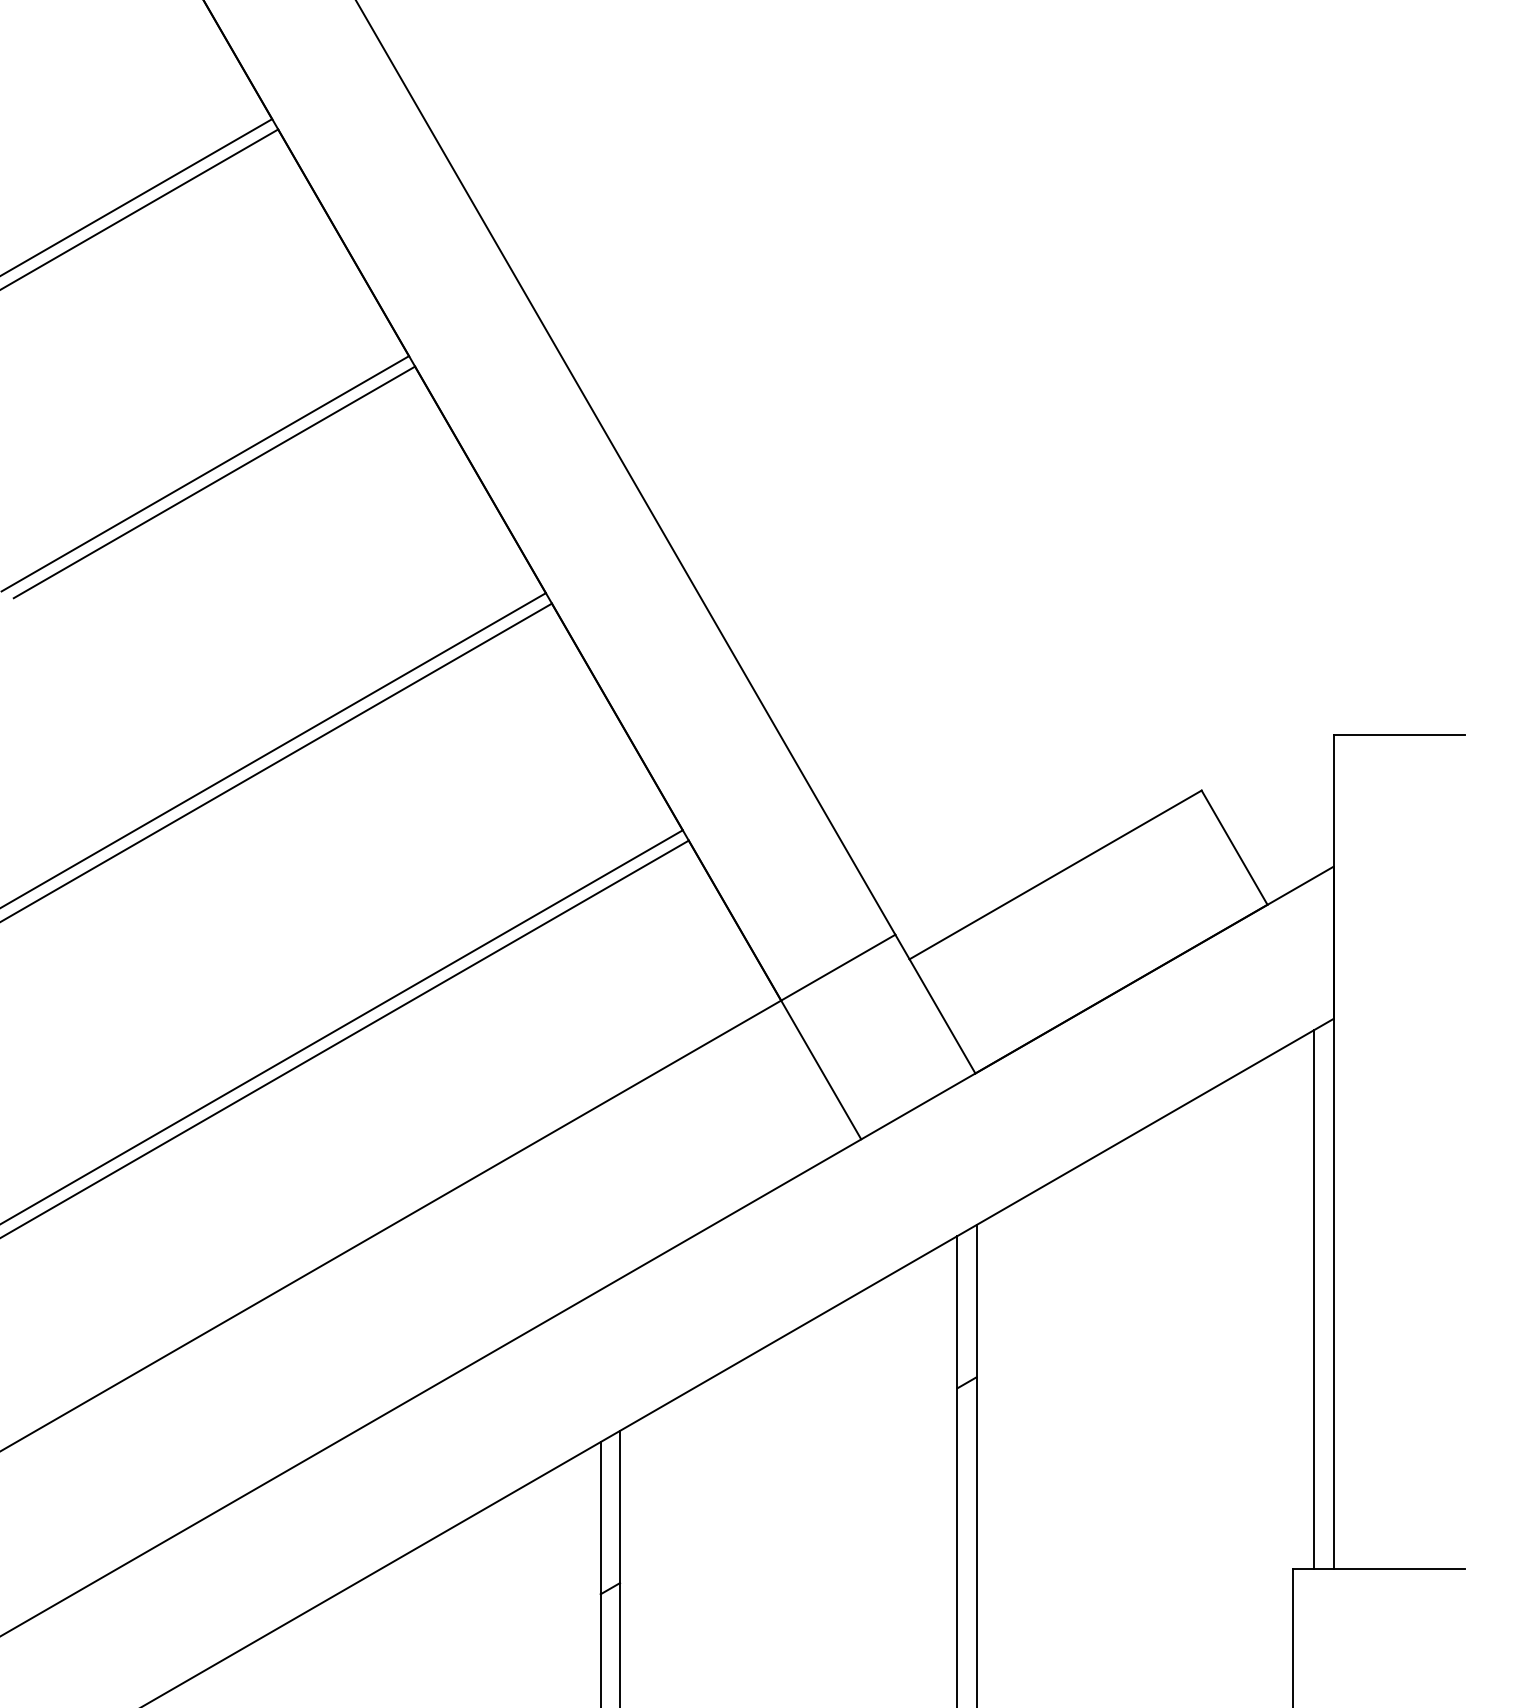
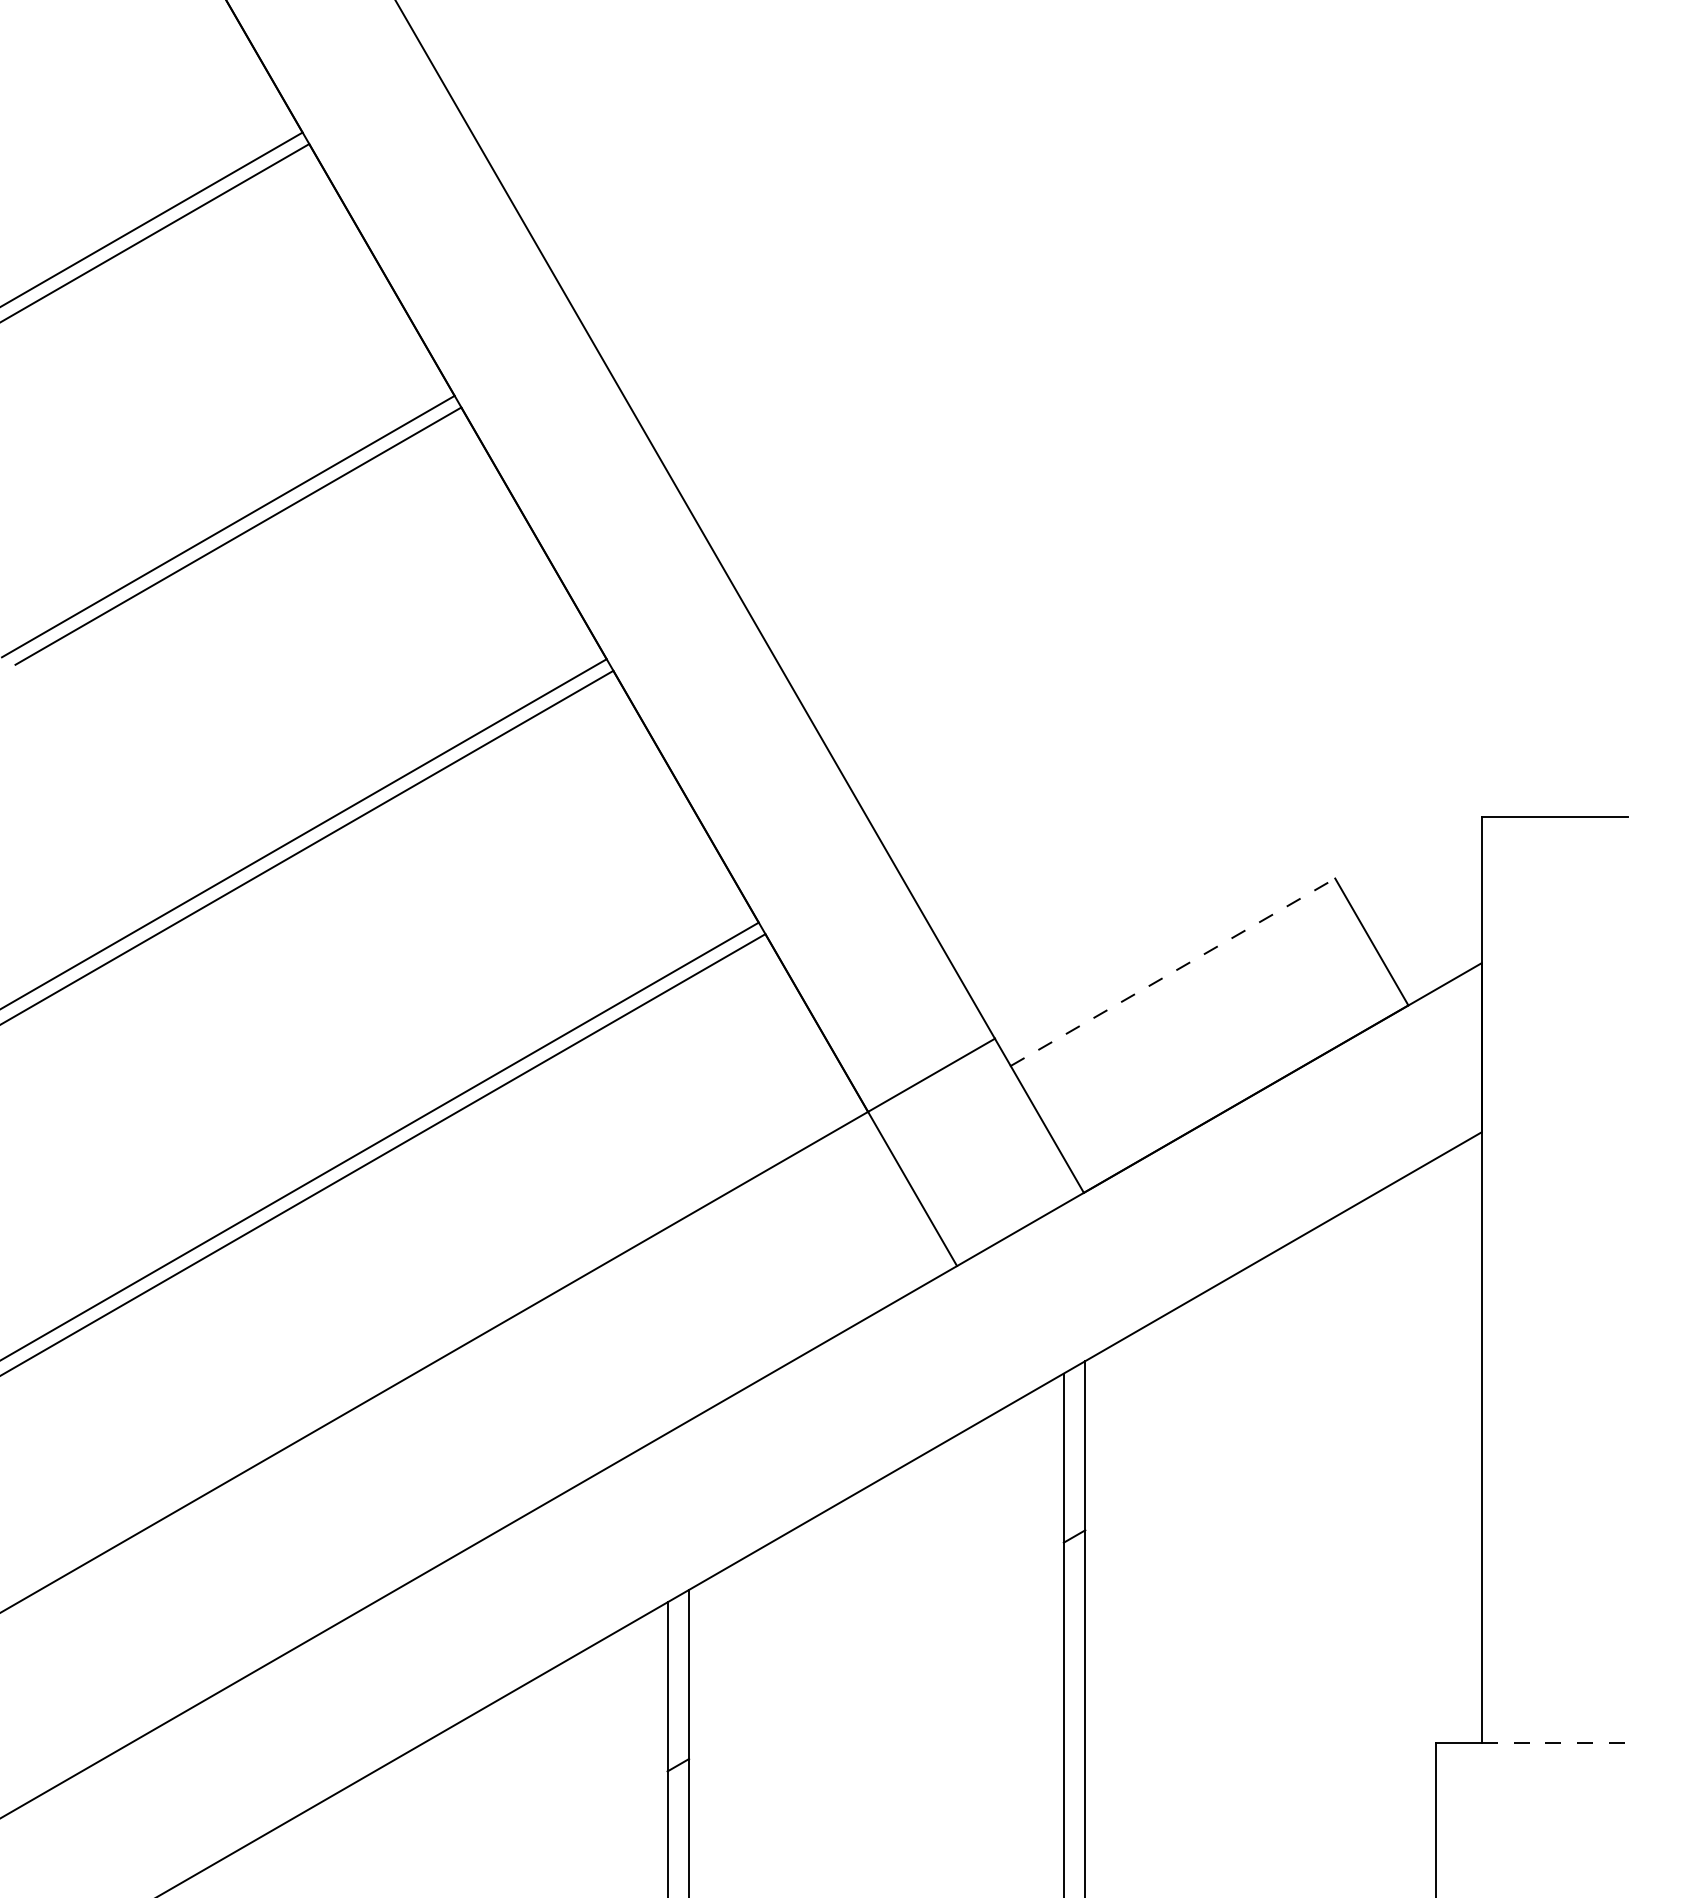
line: (1055, 874) -> (1172, 971), solid -> dashed
line: (1314, 1299) -> (1460, 1443), removed
line: (1399, 1568) -> (1555, 1742), solid -> dashed

